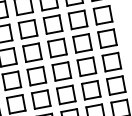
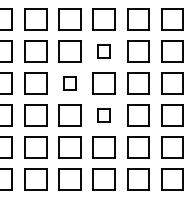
part: (56, 48) -> (103, 51), size x0.6
part: (36, 76) -> (69, 83), size x0.6
part: (65, 94) -> (103, 115), size x0.6

